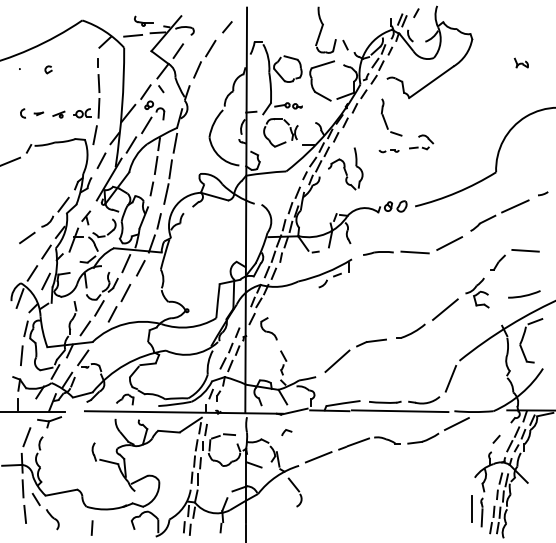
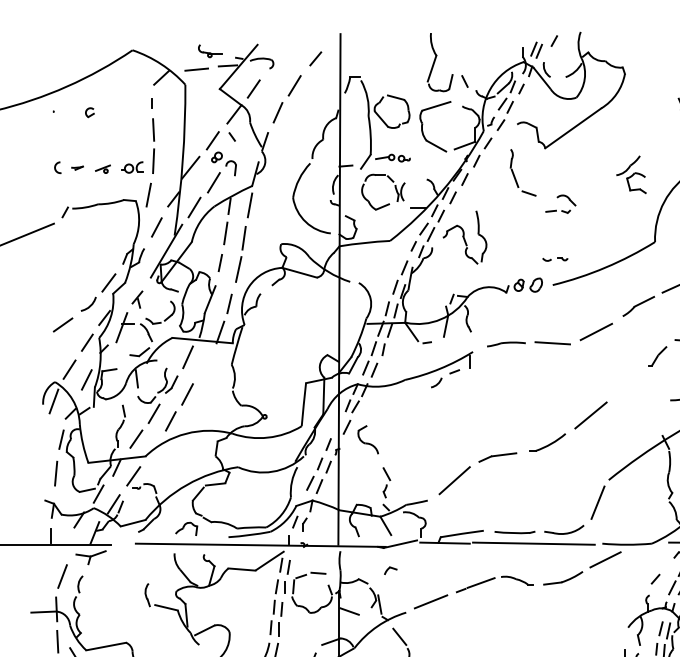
part: (388, 151) -> (554, 259), moved
line: (140, 268) -> (206, 363), removed
part: (477, 292) -> (631, 174), moved

